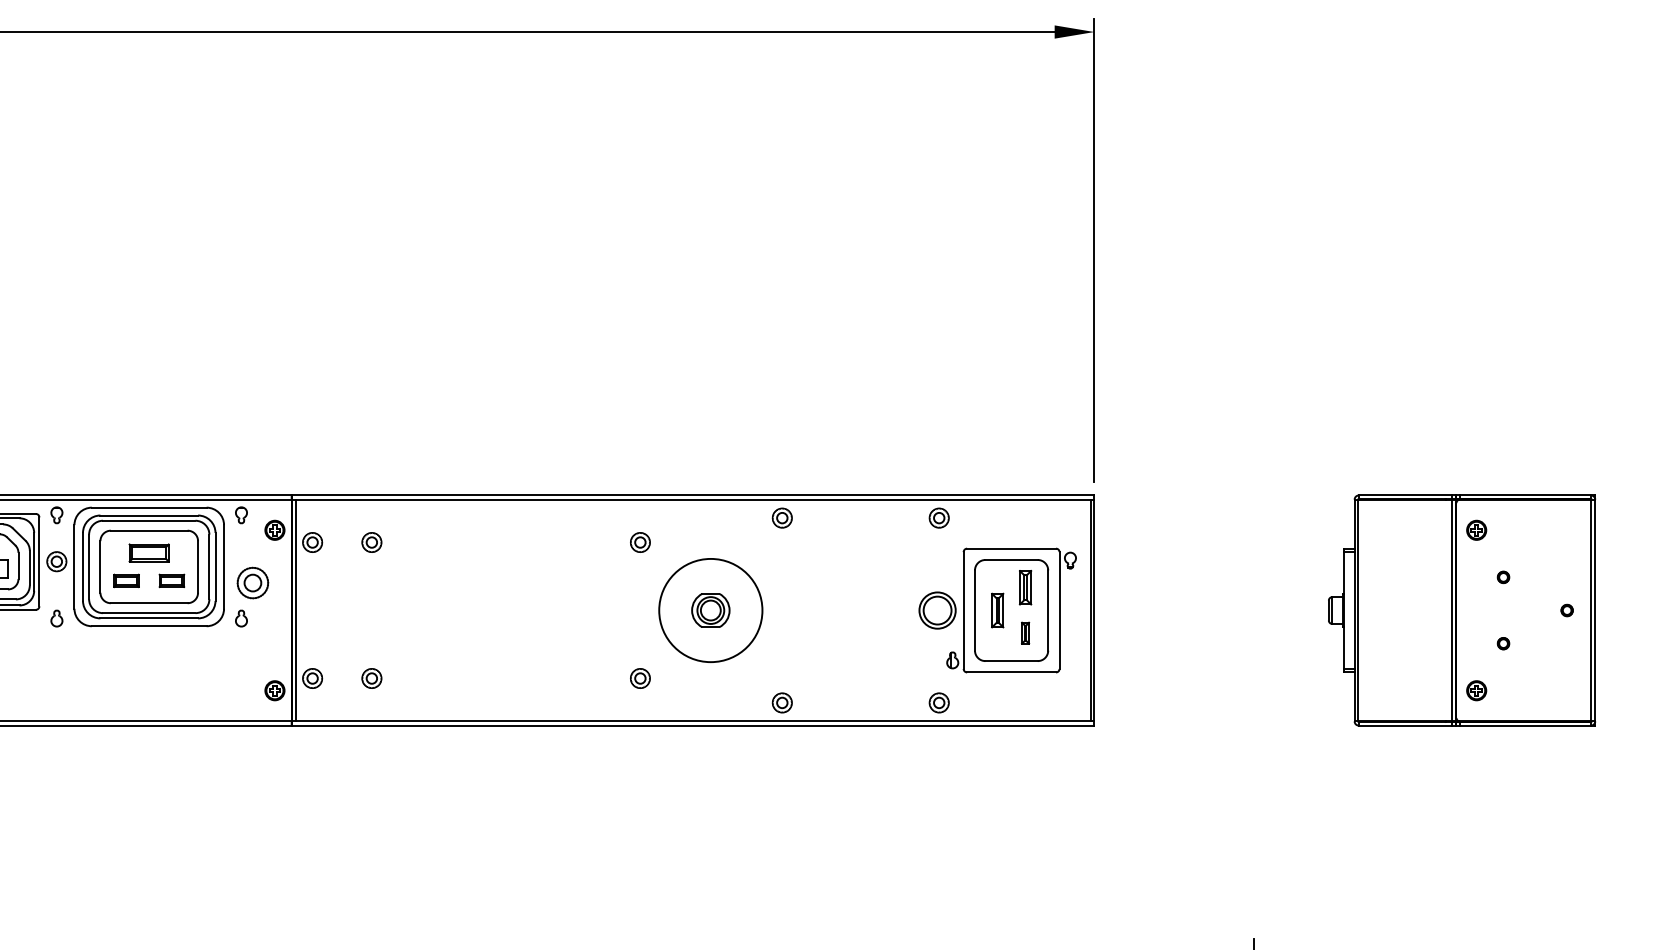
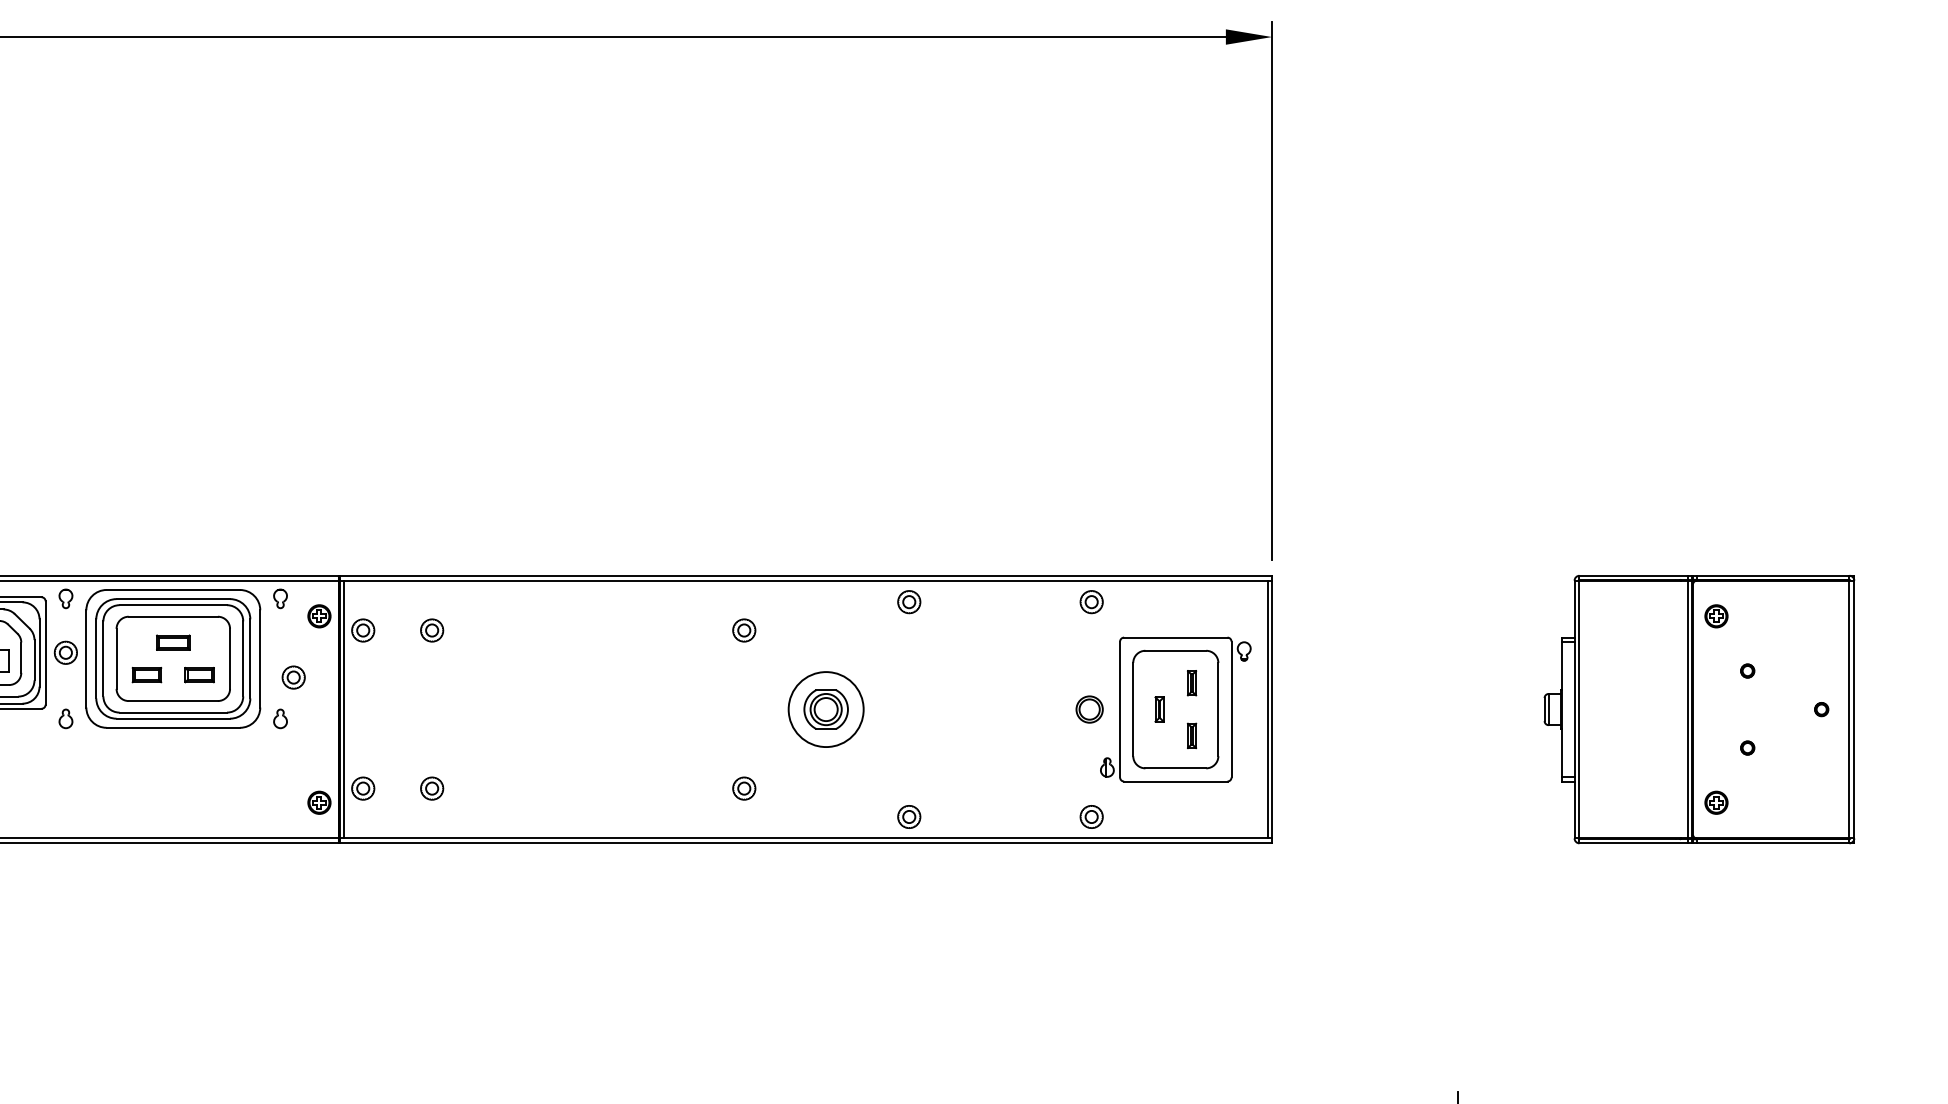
part: (149, 552) -> (173, 642), size x0.71
part: (252, 582) -> (293, 677), size x0.62
part: (1025, 588) -> (1191, 683), size x0.62
circle: (710, 610) -> (825, 709), size x0.62
part: (937, 610) -> (1089, 709), size x0.62
part: (997, 610) -> (1159, 709), size x0.62

